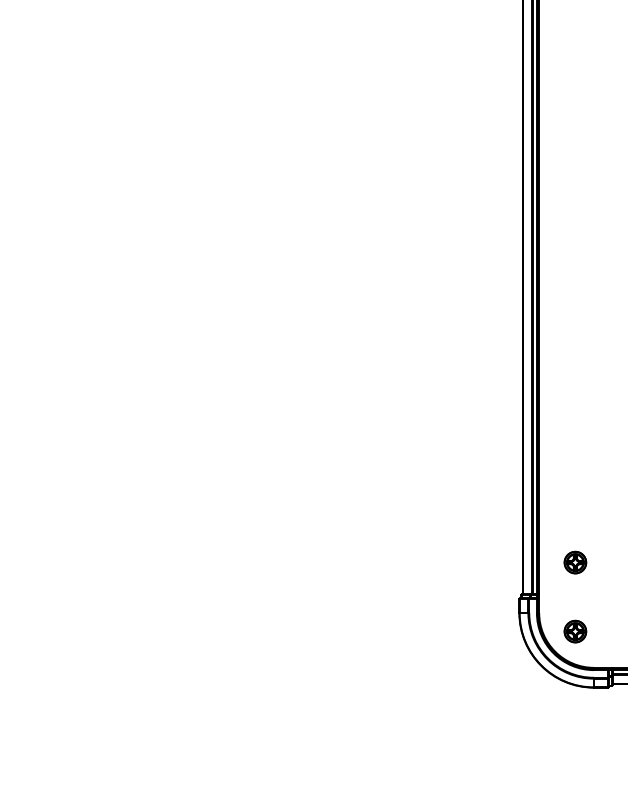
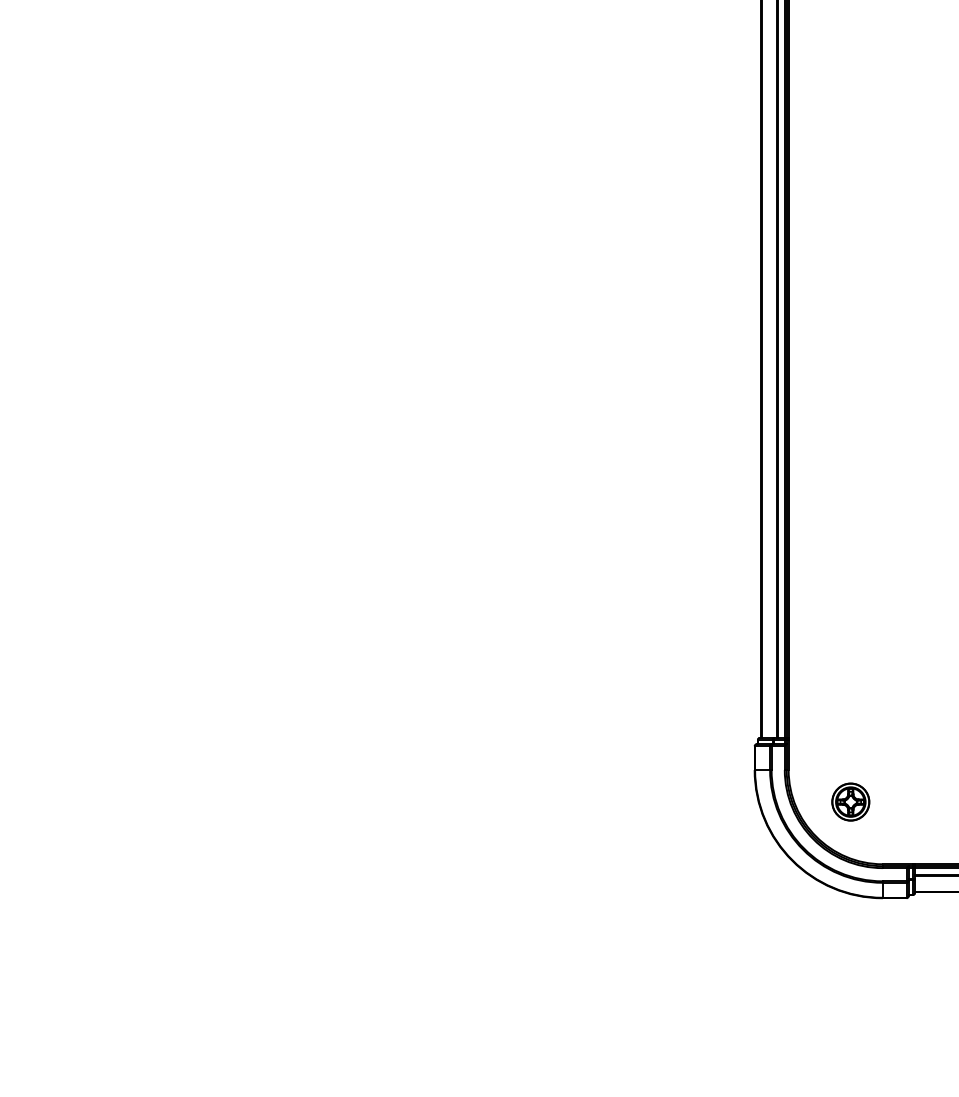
part: (575, 562) -> (850, 683), removed

